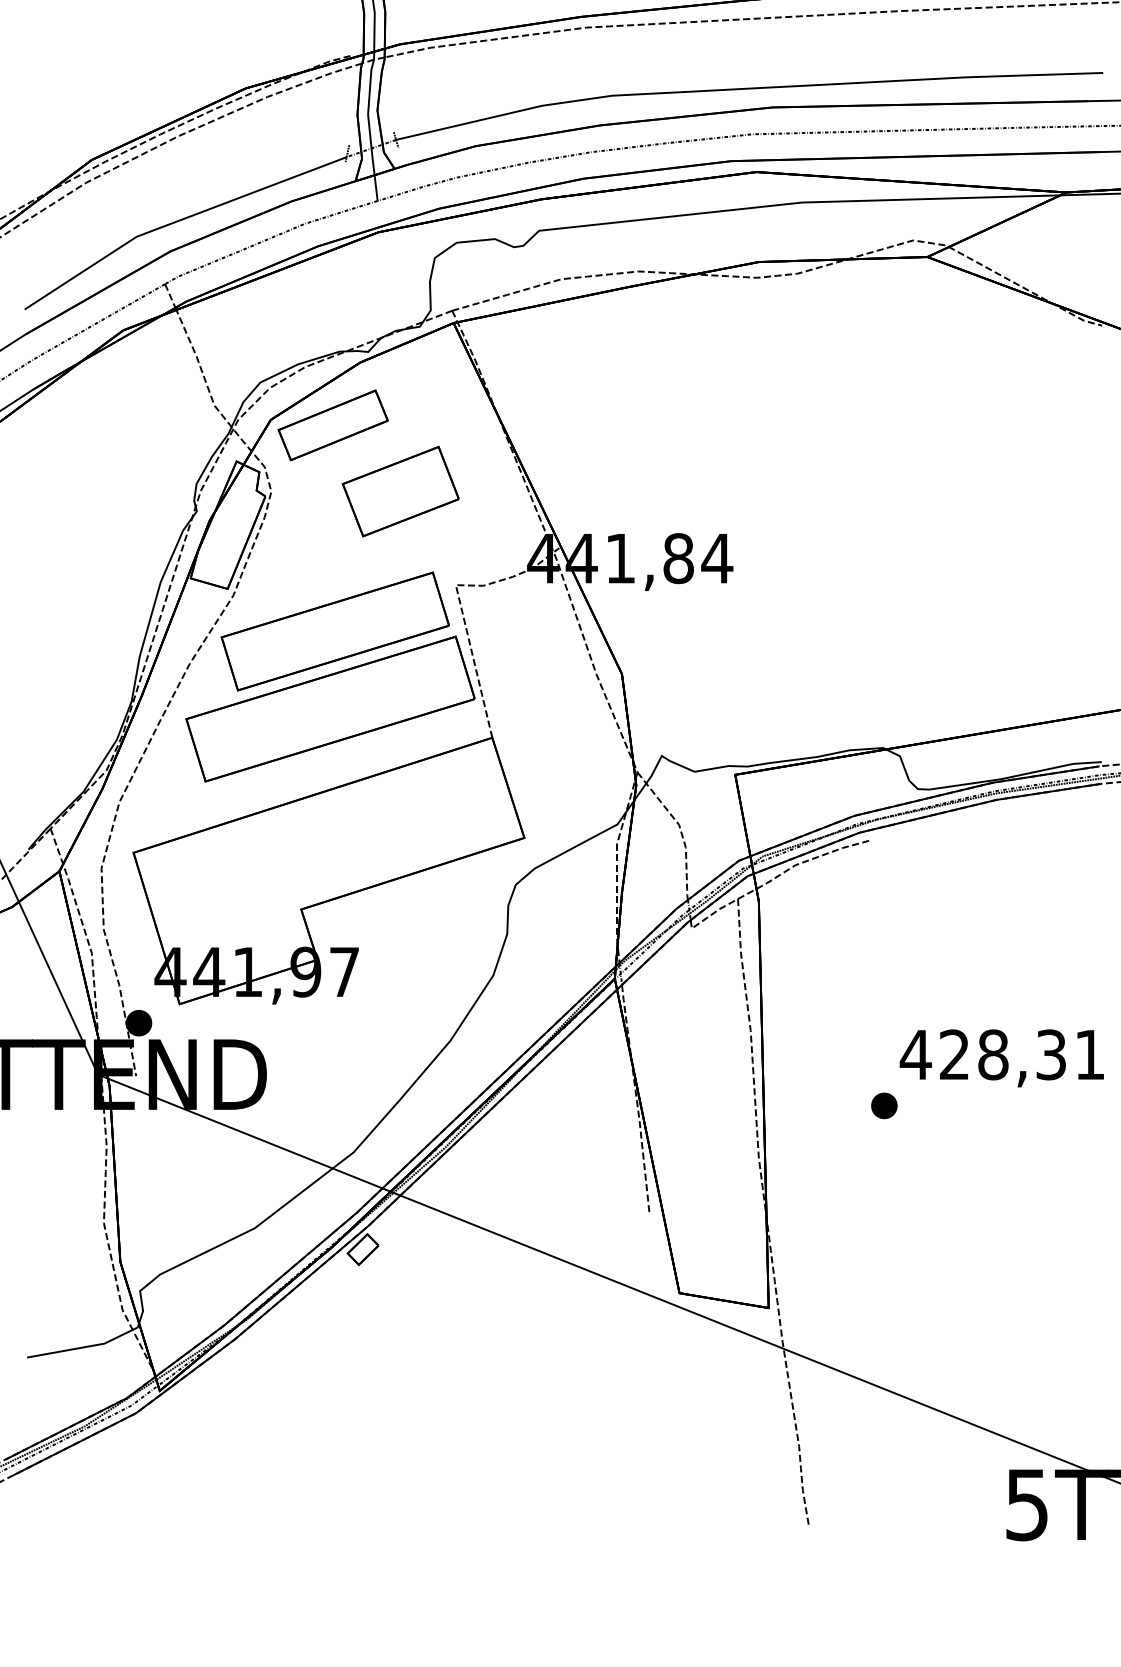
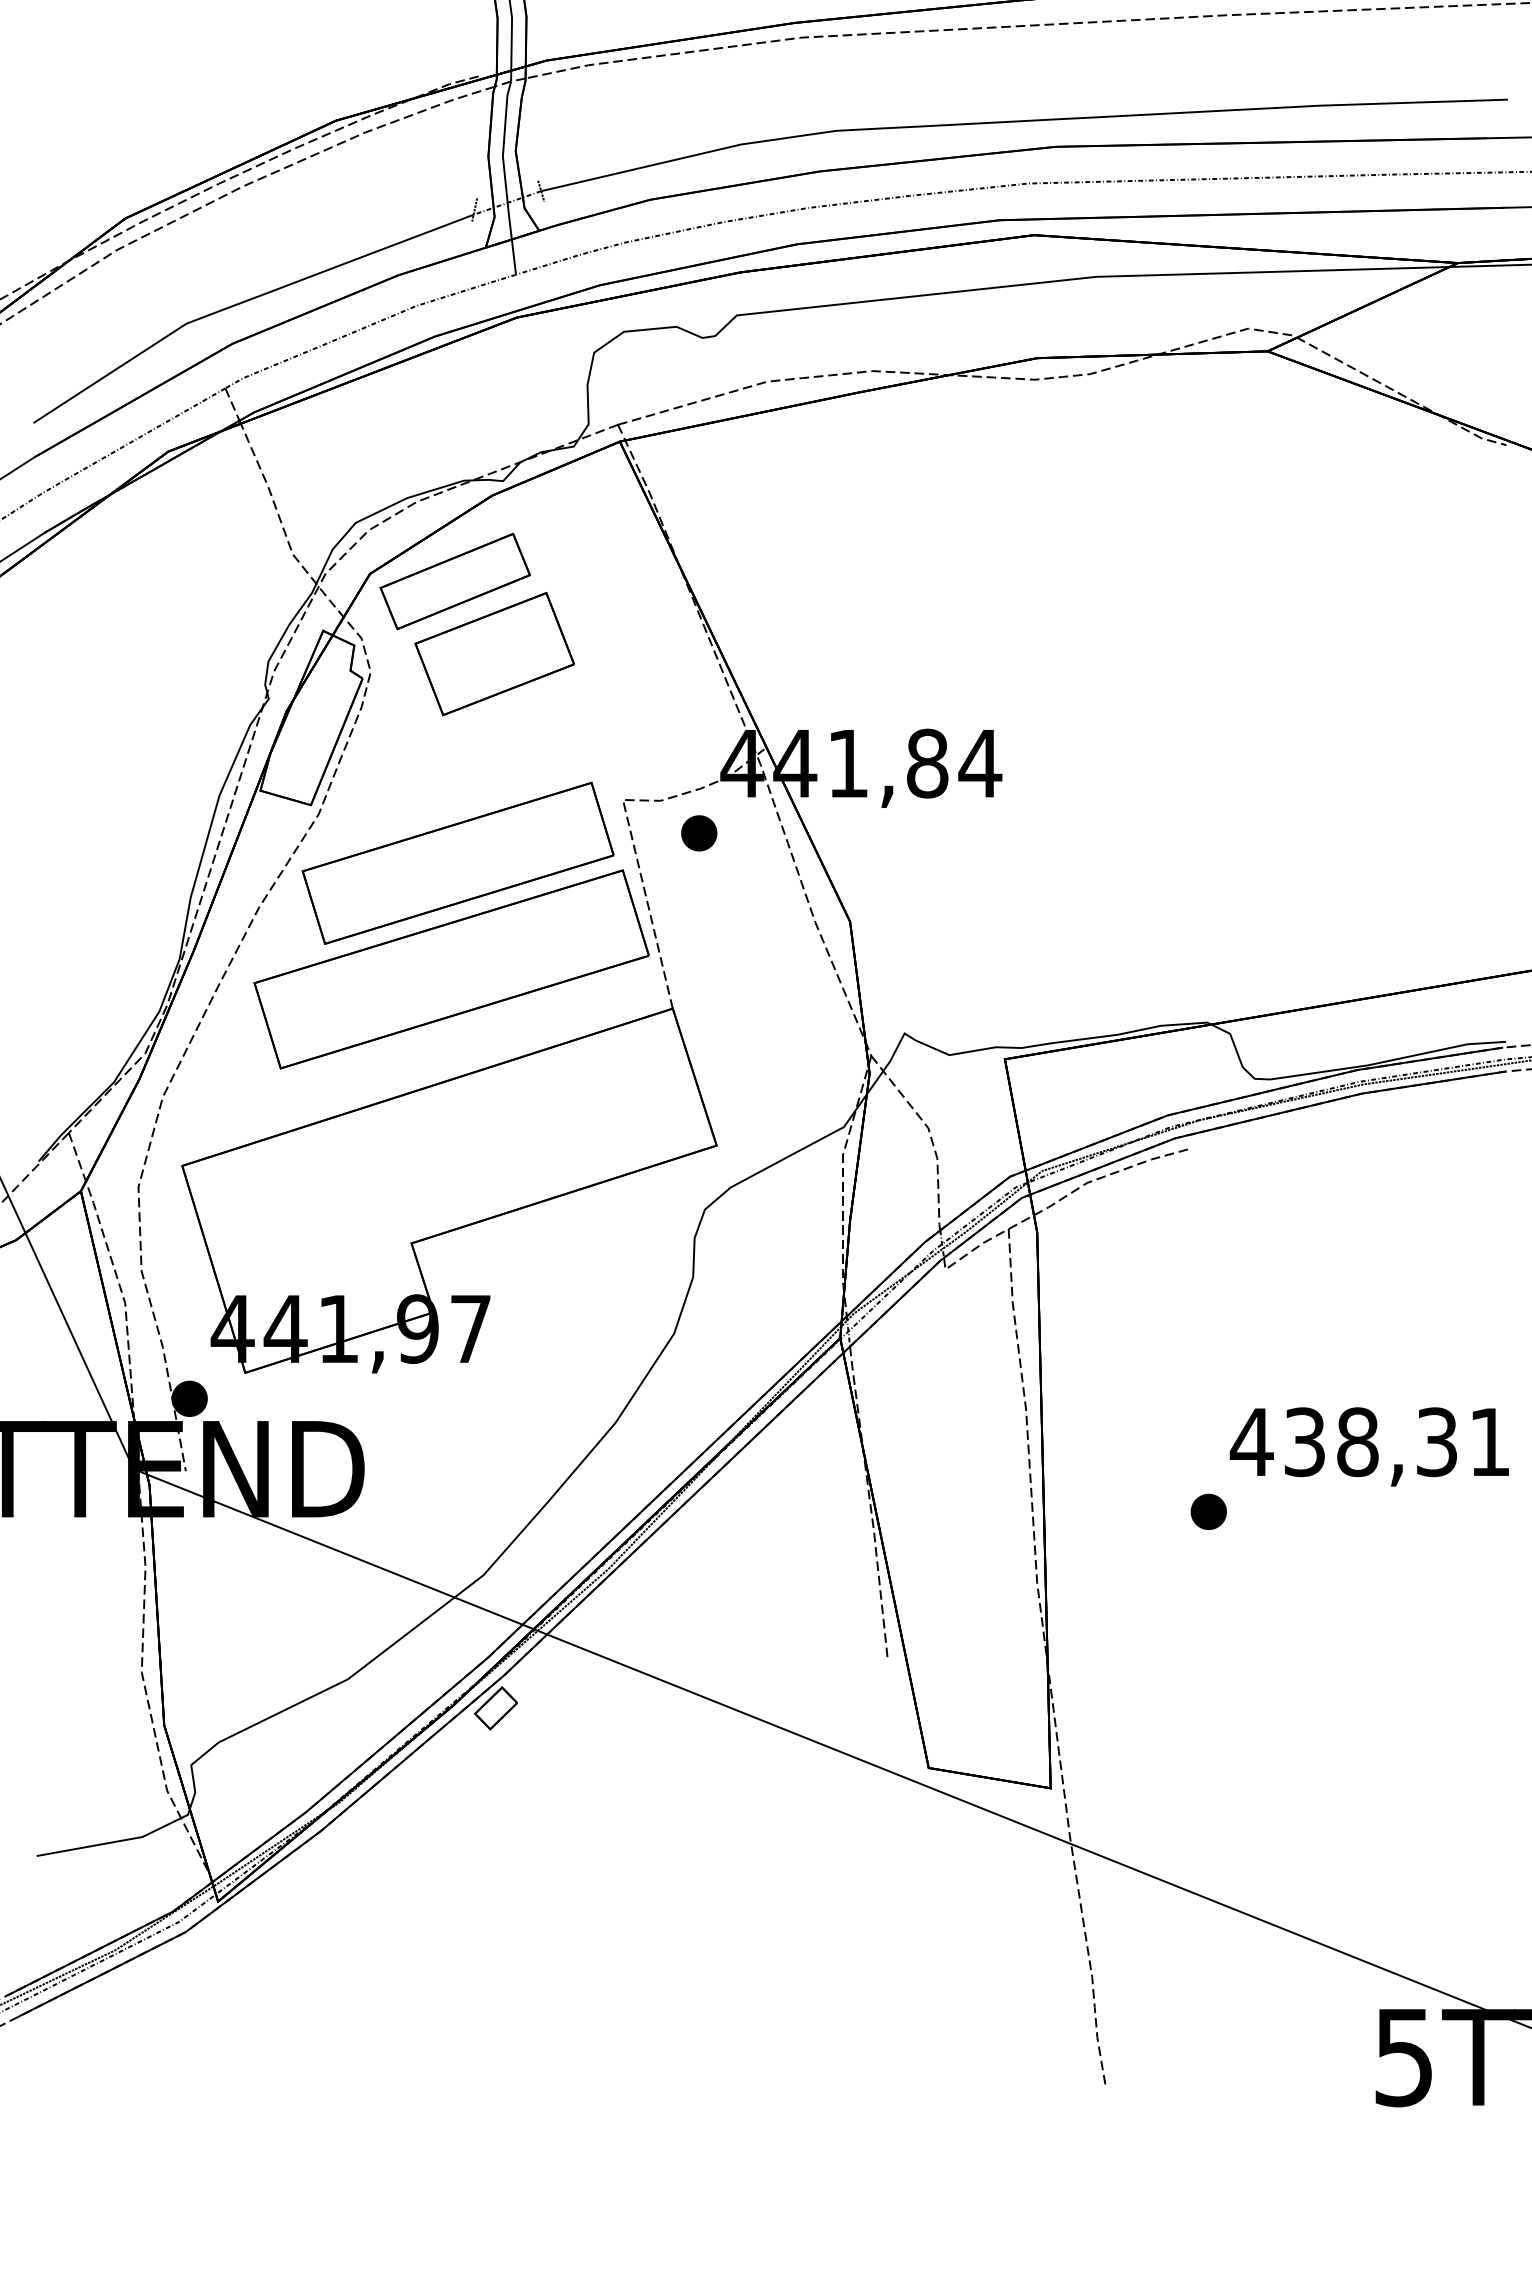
part: (400, 491) -> (494, 654), moved
part: (511, 609) -> (699, 833), added
text: (954, 1055) -> (1304, 1442), 428,31 -> 438,31

